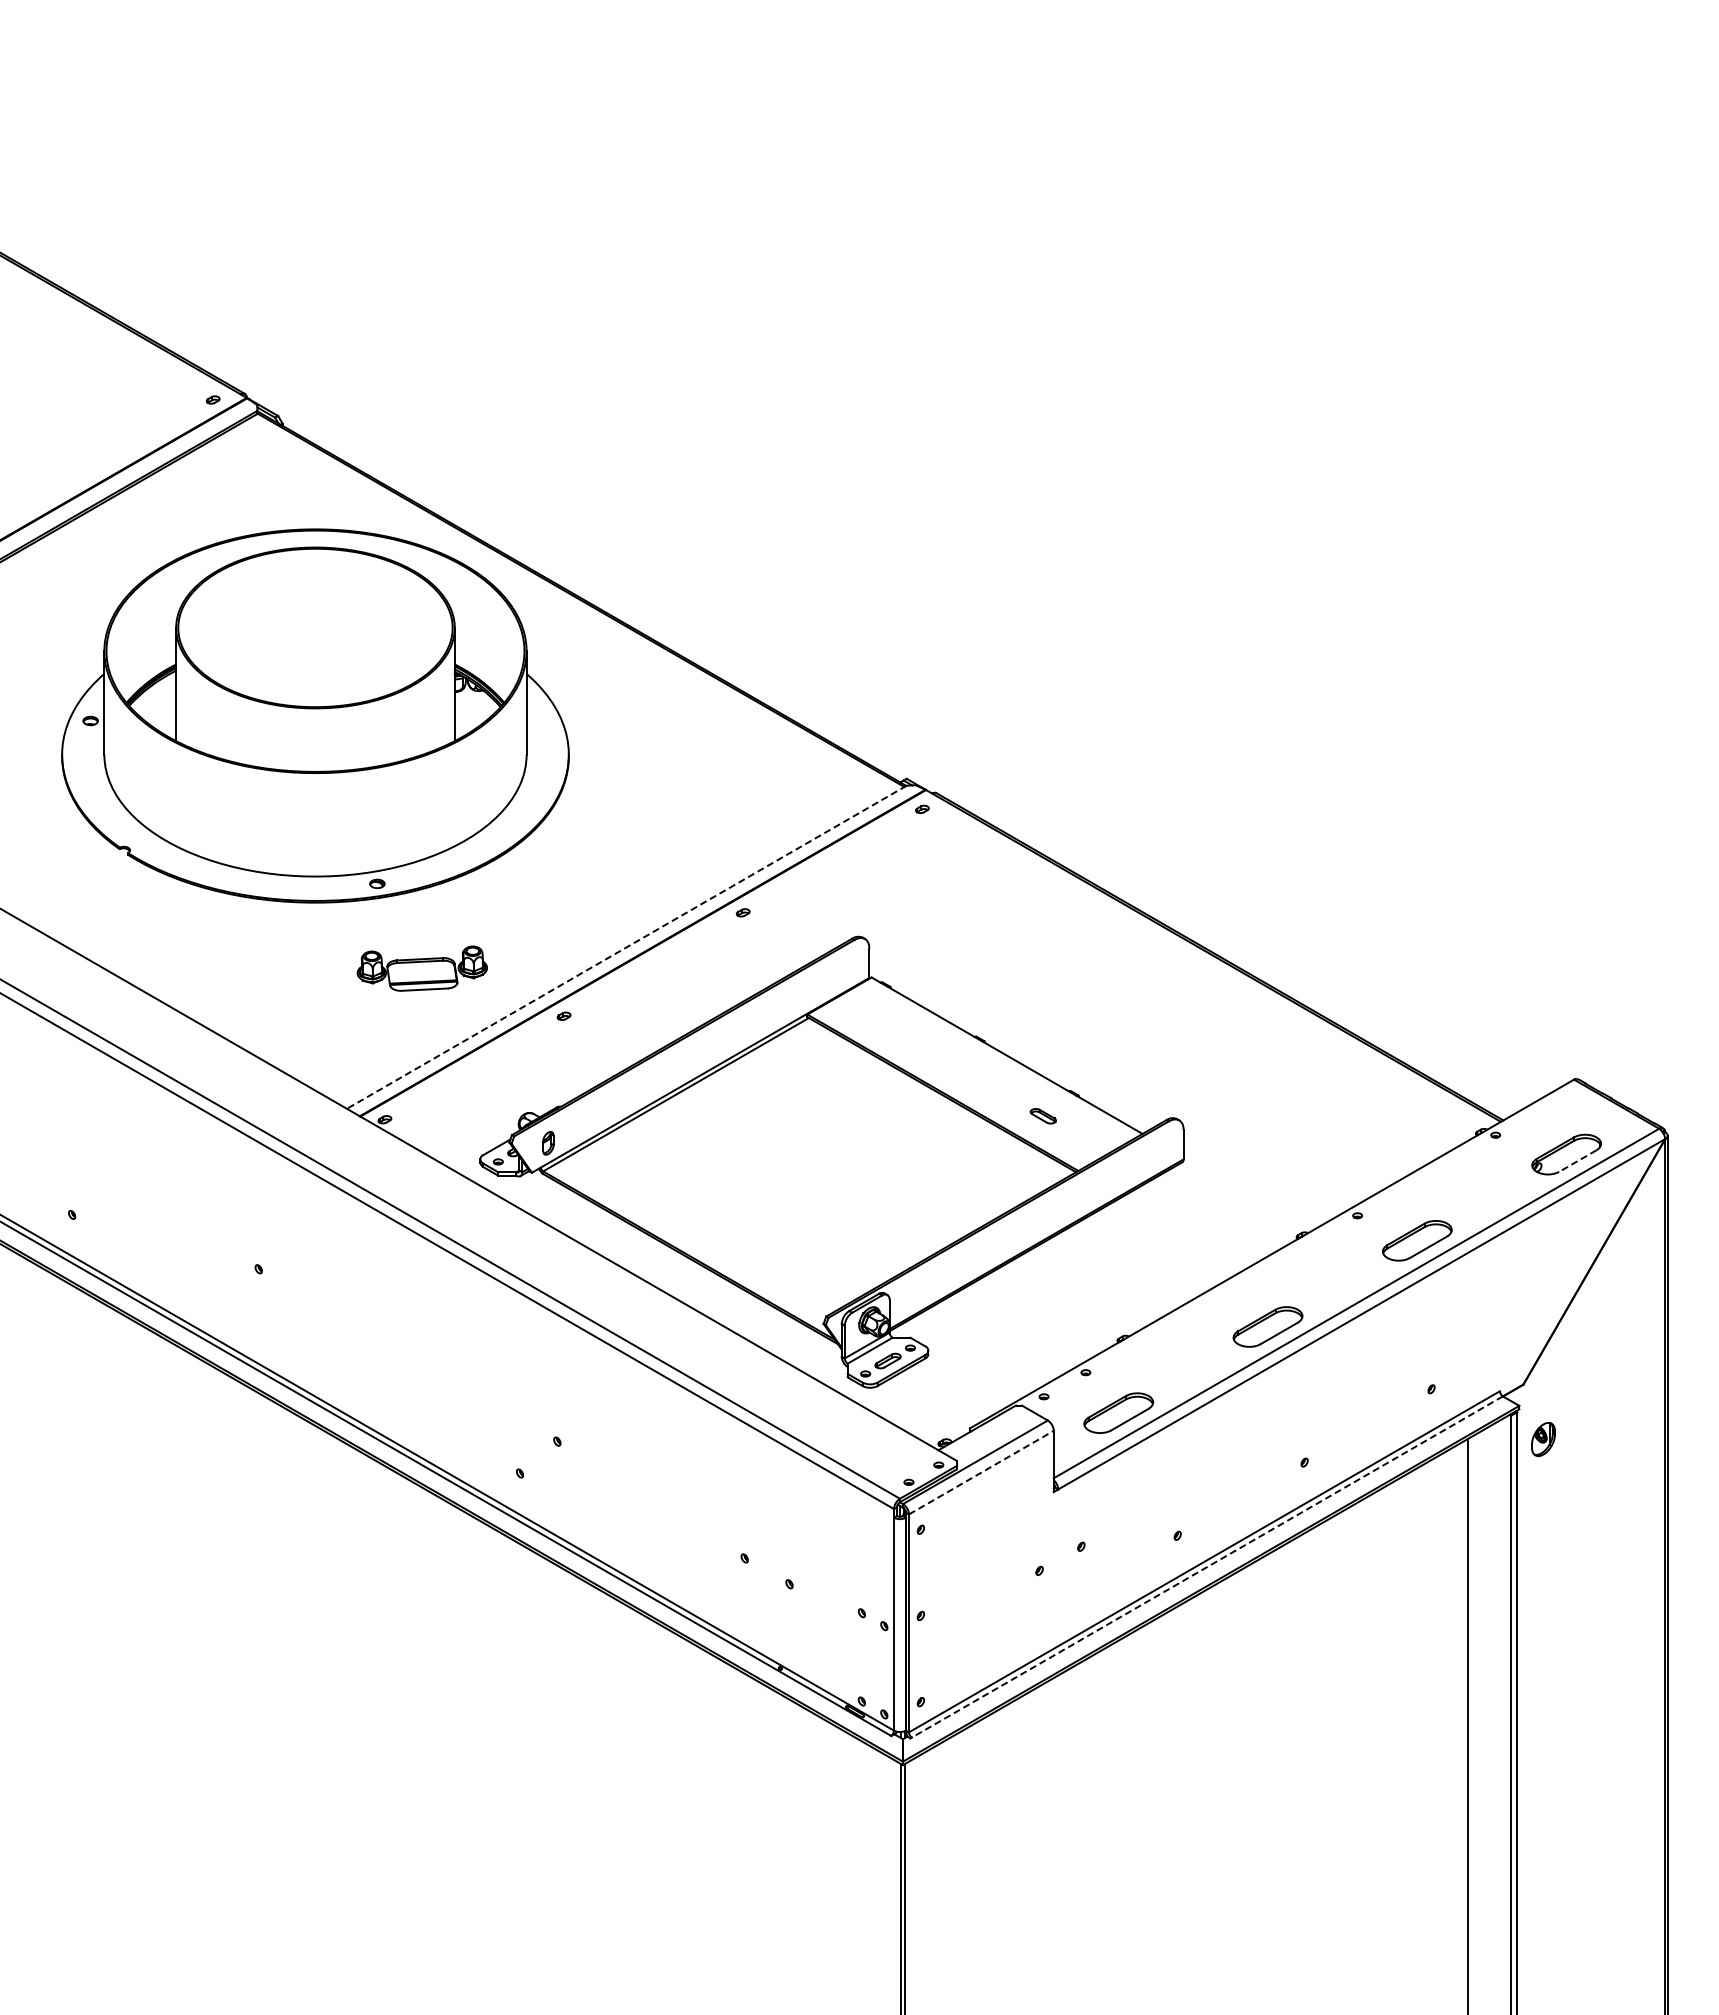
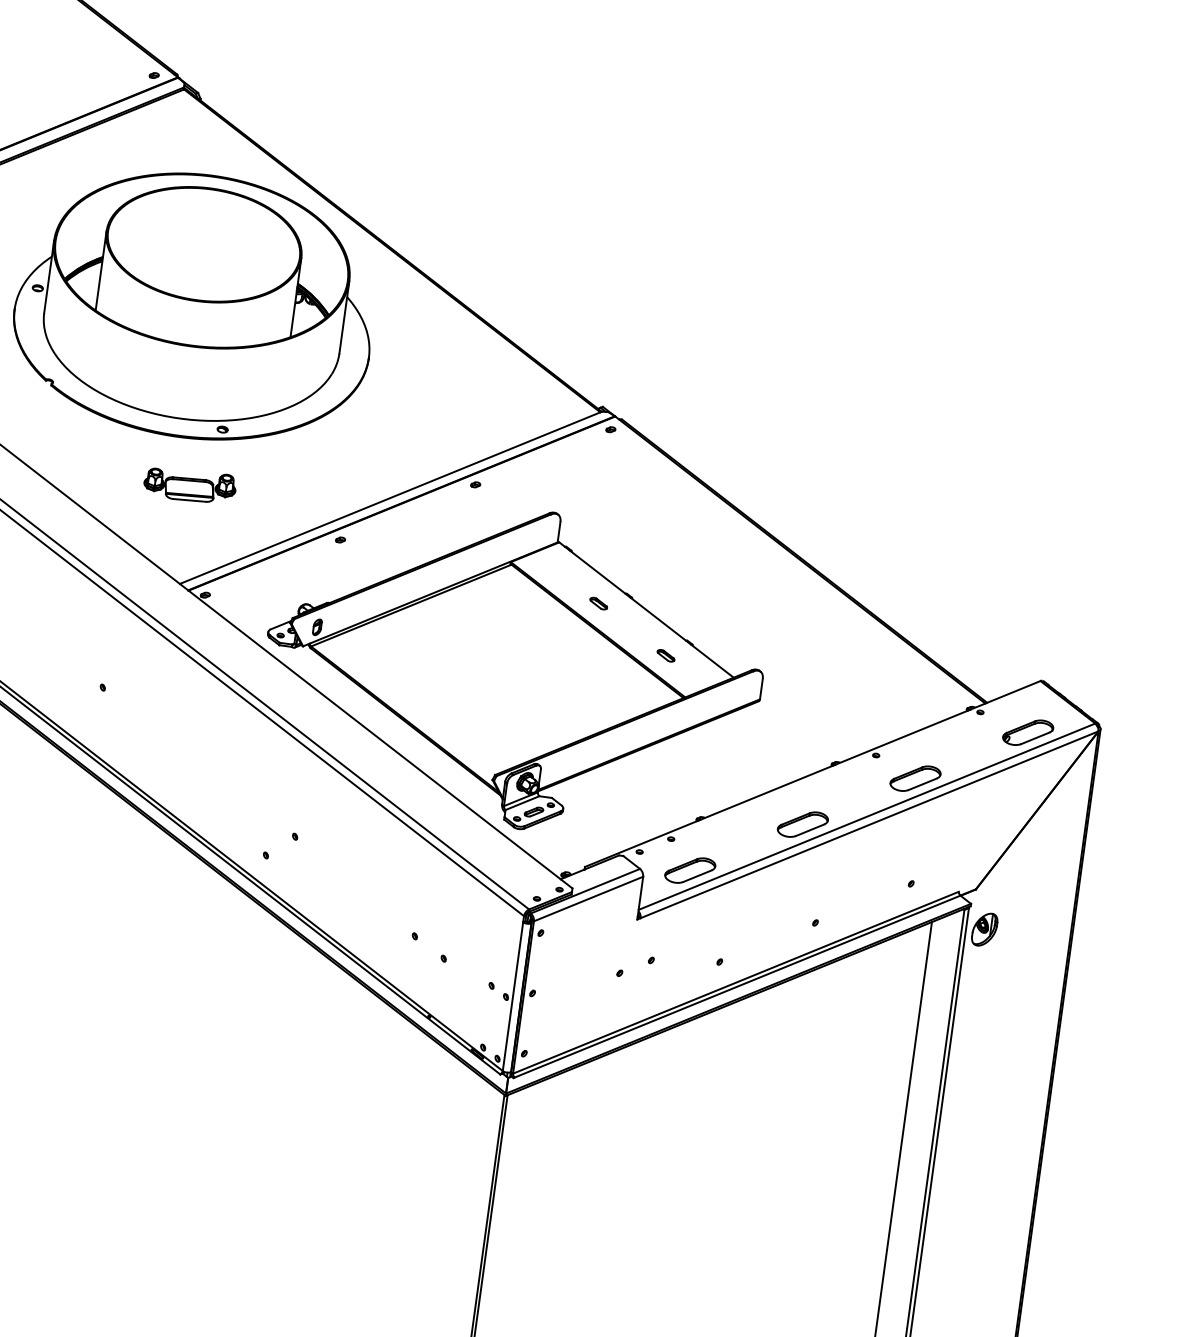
line: (626, 947) -> (390, 497), dashed -> solid
part: (421, 968) -> (189, 485), moved
part: (938, 1055) -> (598, 603), added
line: (1577, 1161) -> (1035, 738), dashed -> solid
part: (1543, 1439) -> (984, 929), size x1.43
line: (981, 1472) -> (588, 898), dashed -> solid
line: (1207, 1567) -> (737, 986), dashed -> solid

